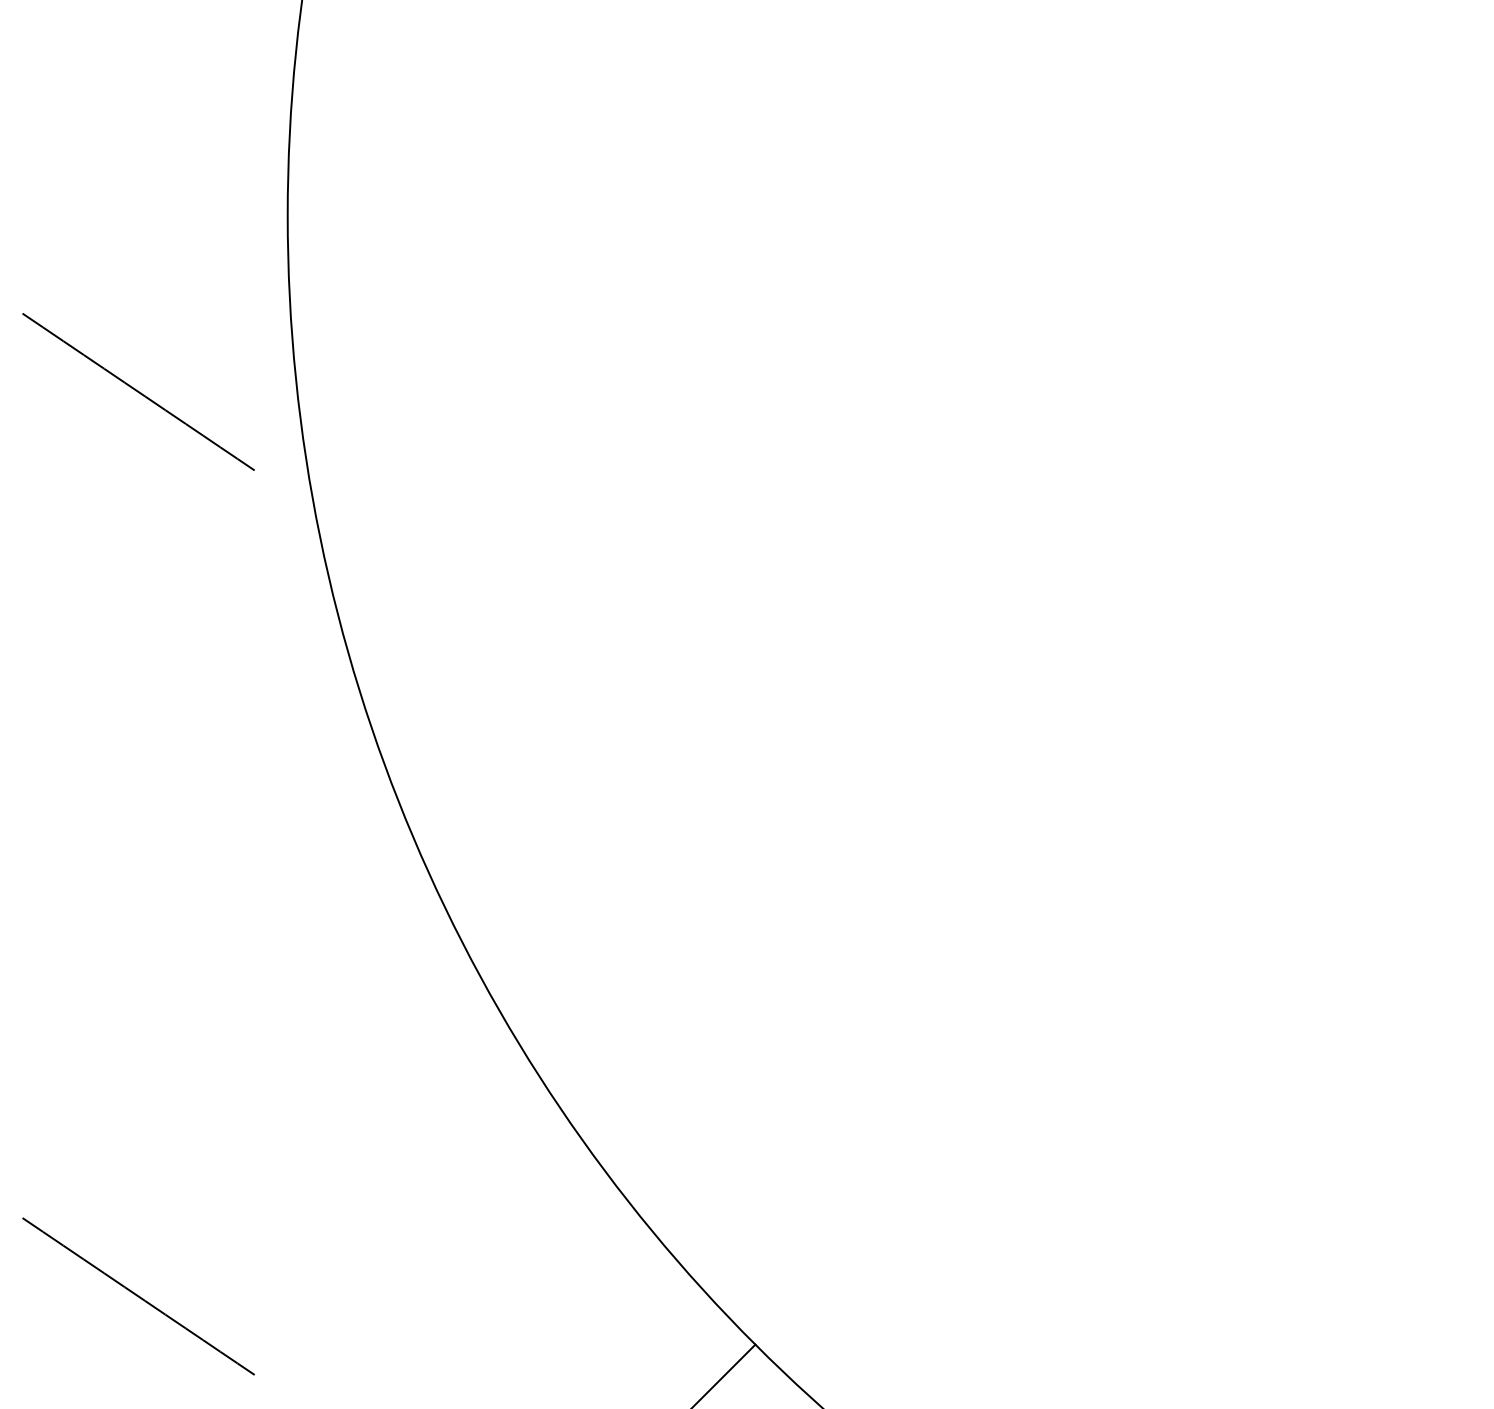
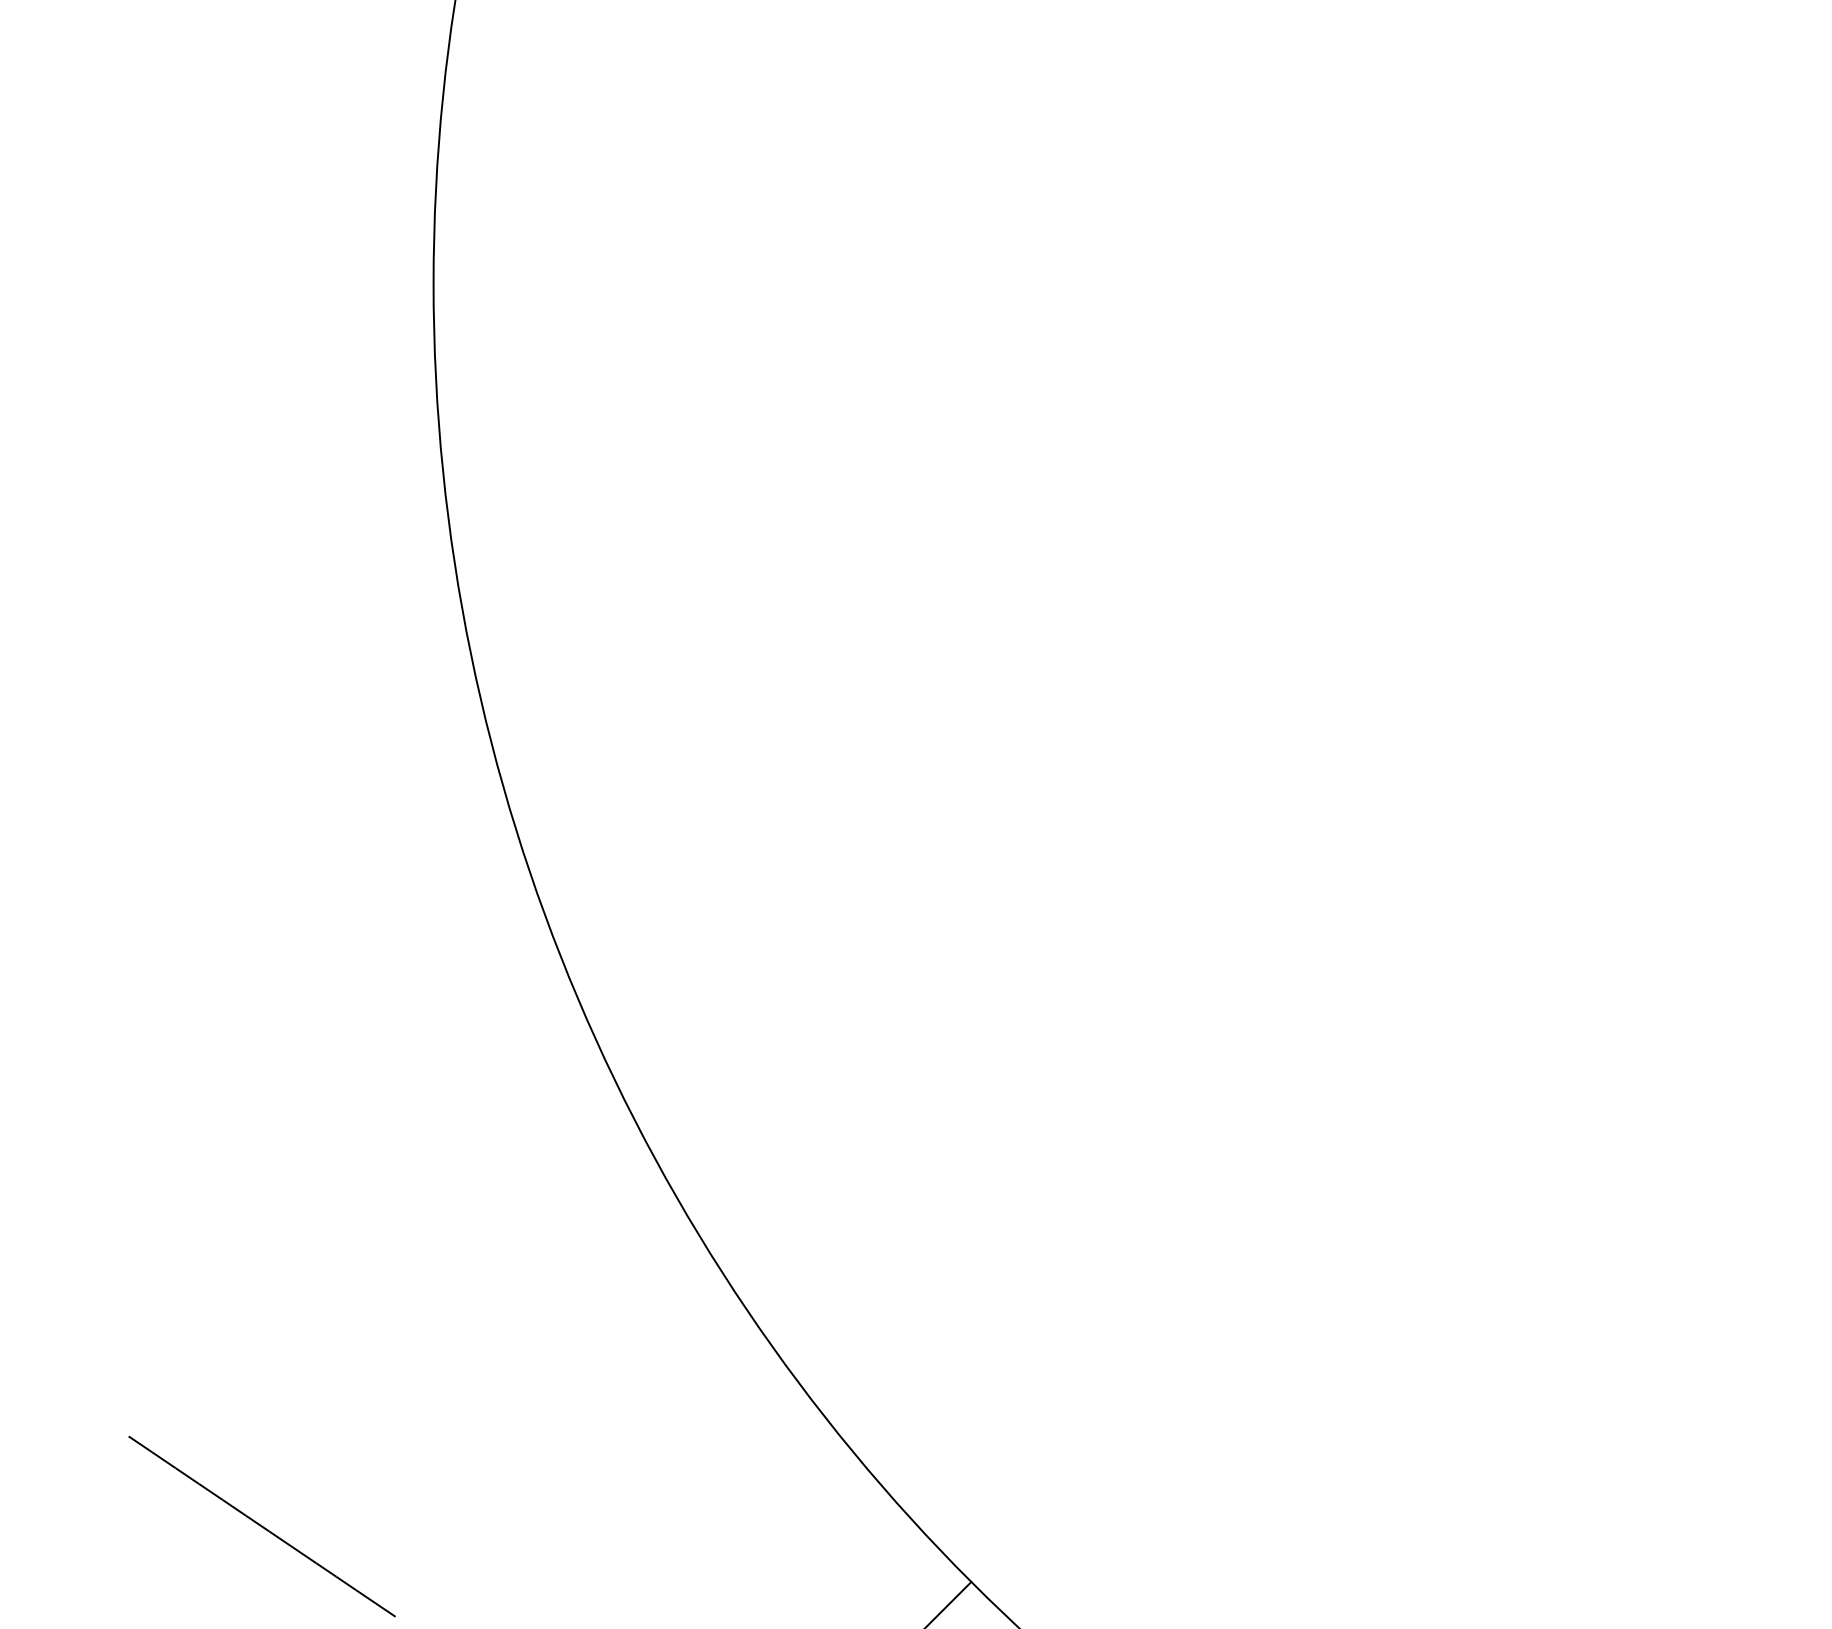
line: (138, 391) -> (261, 486), removed

